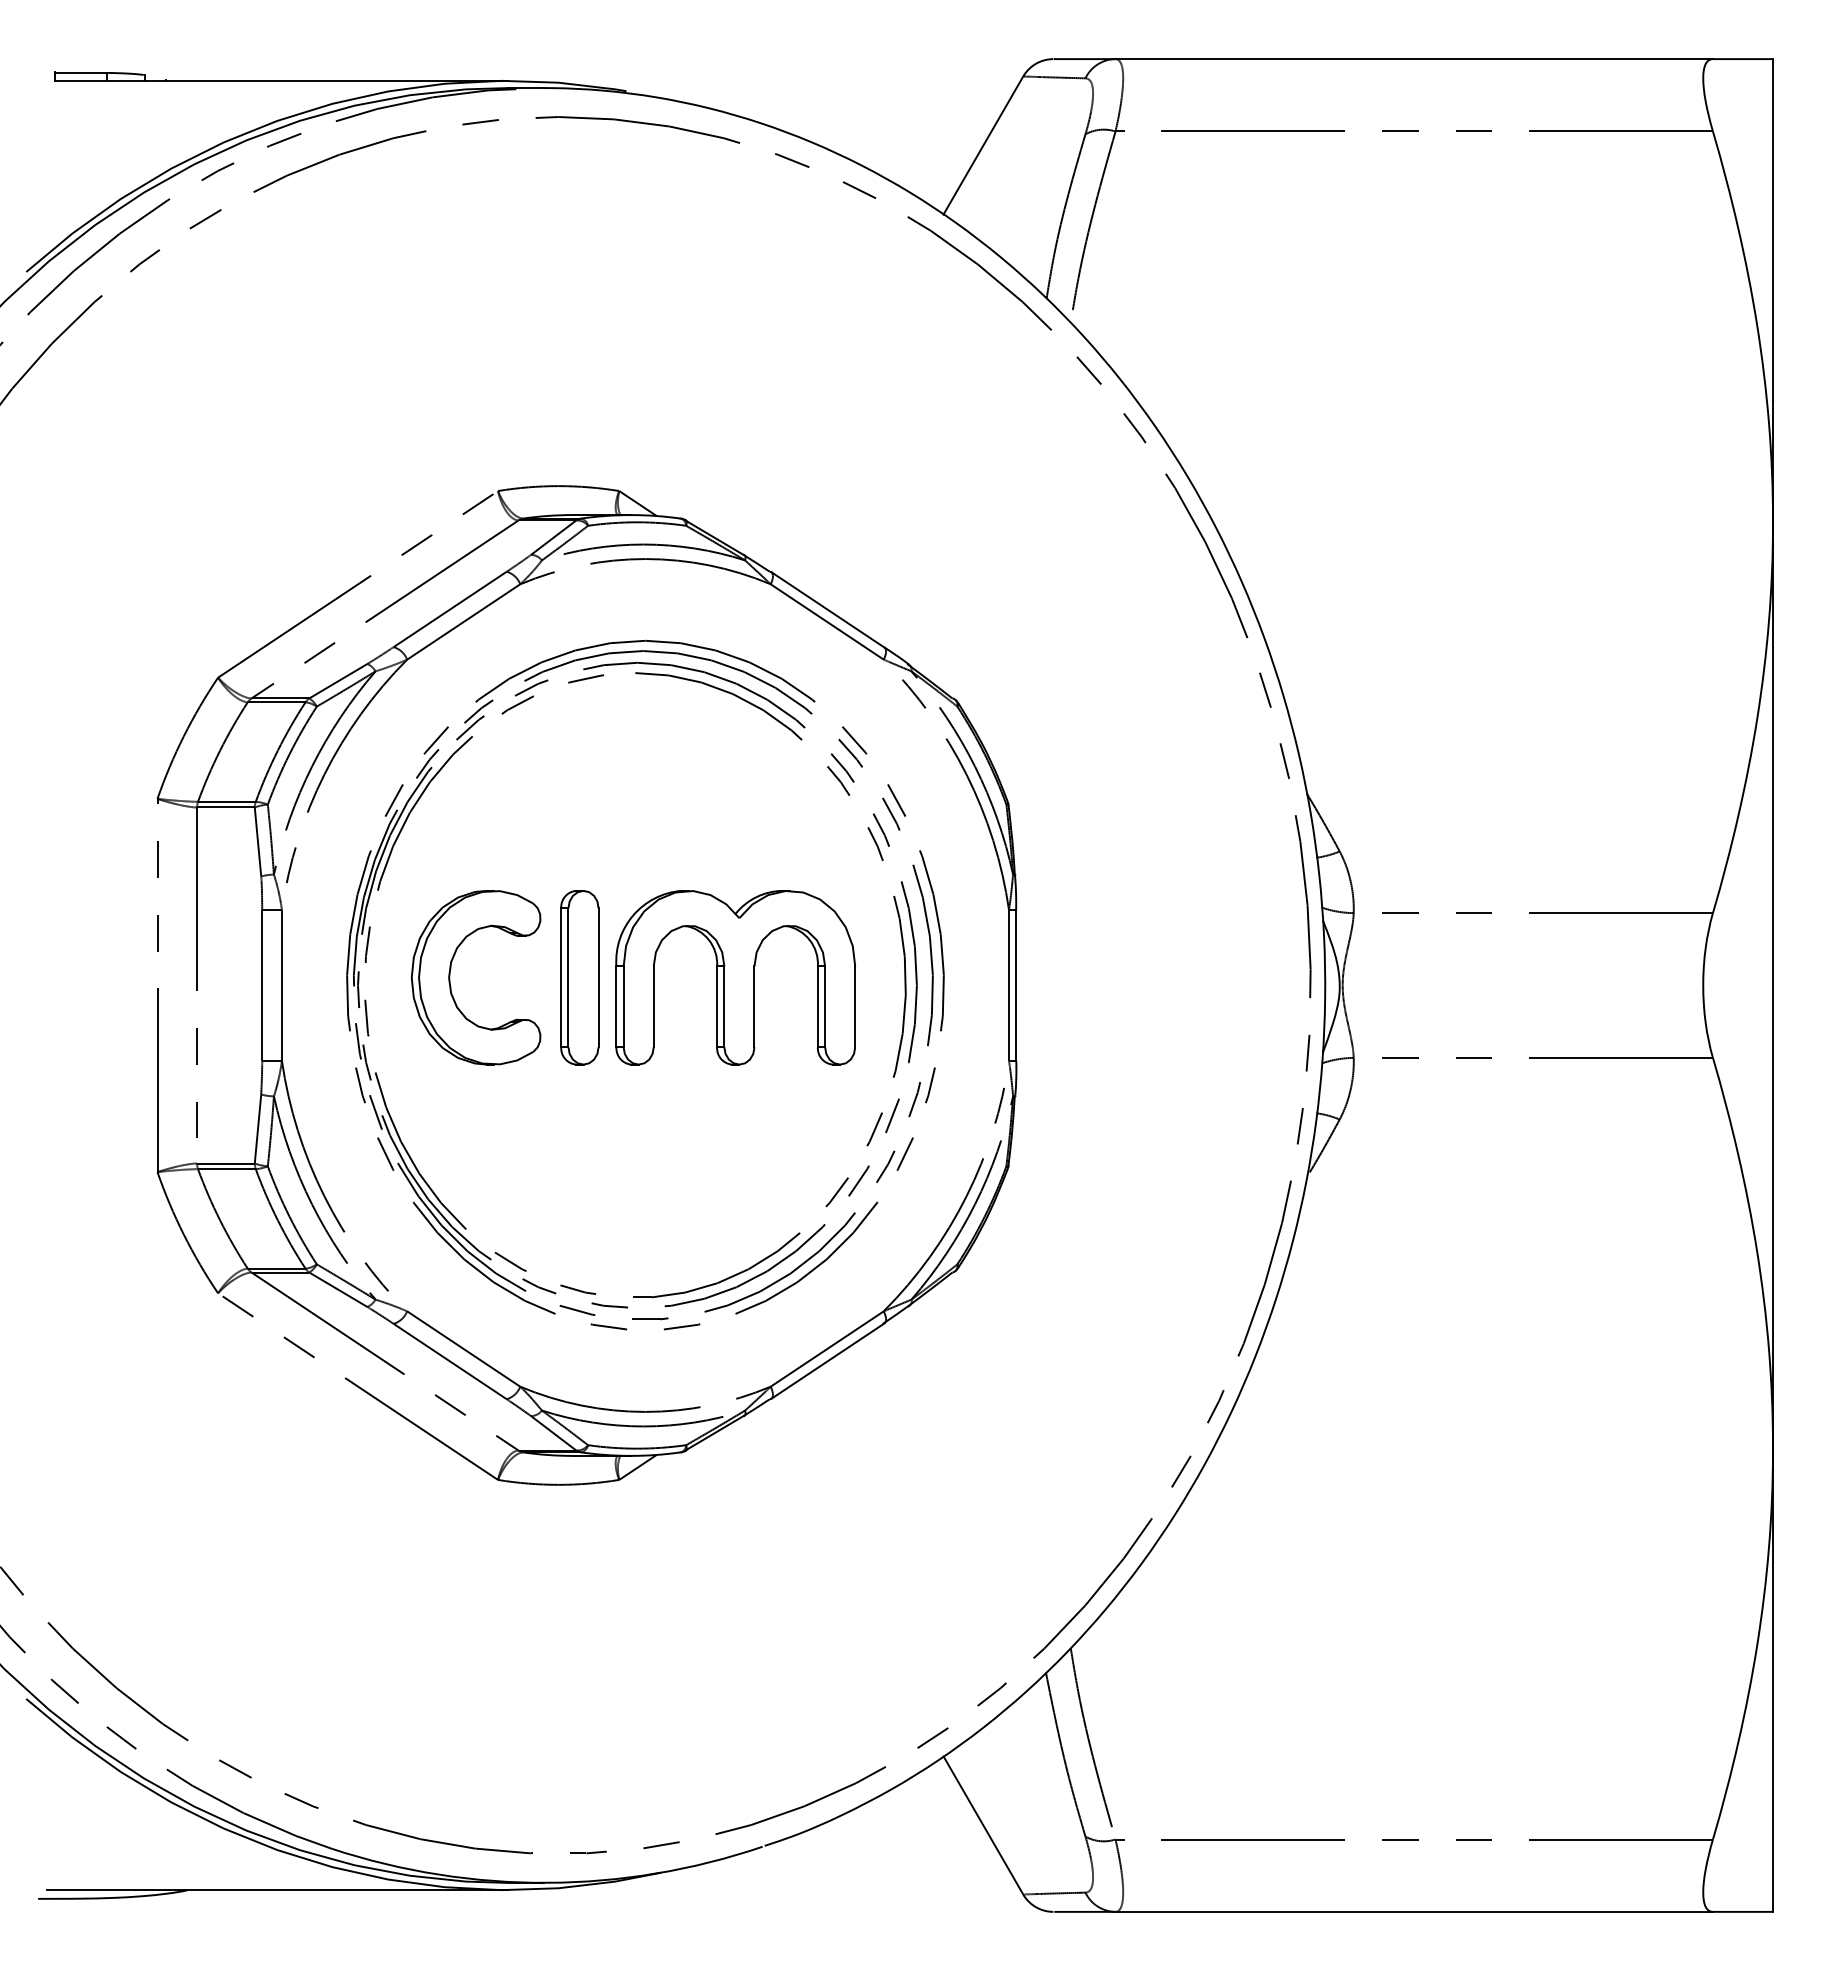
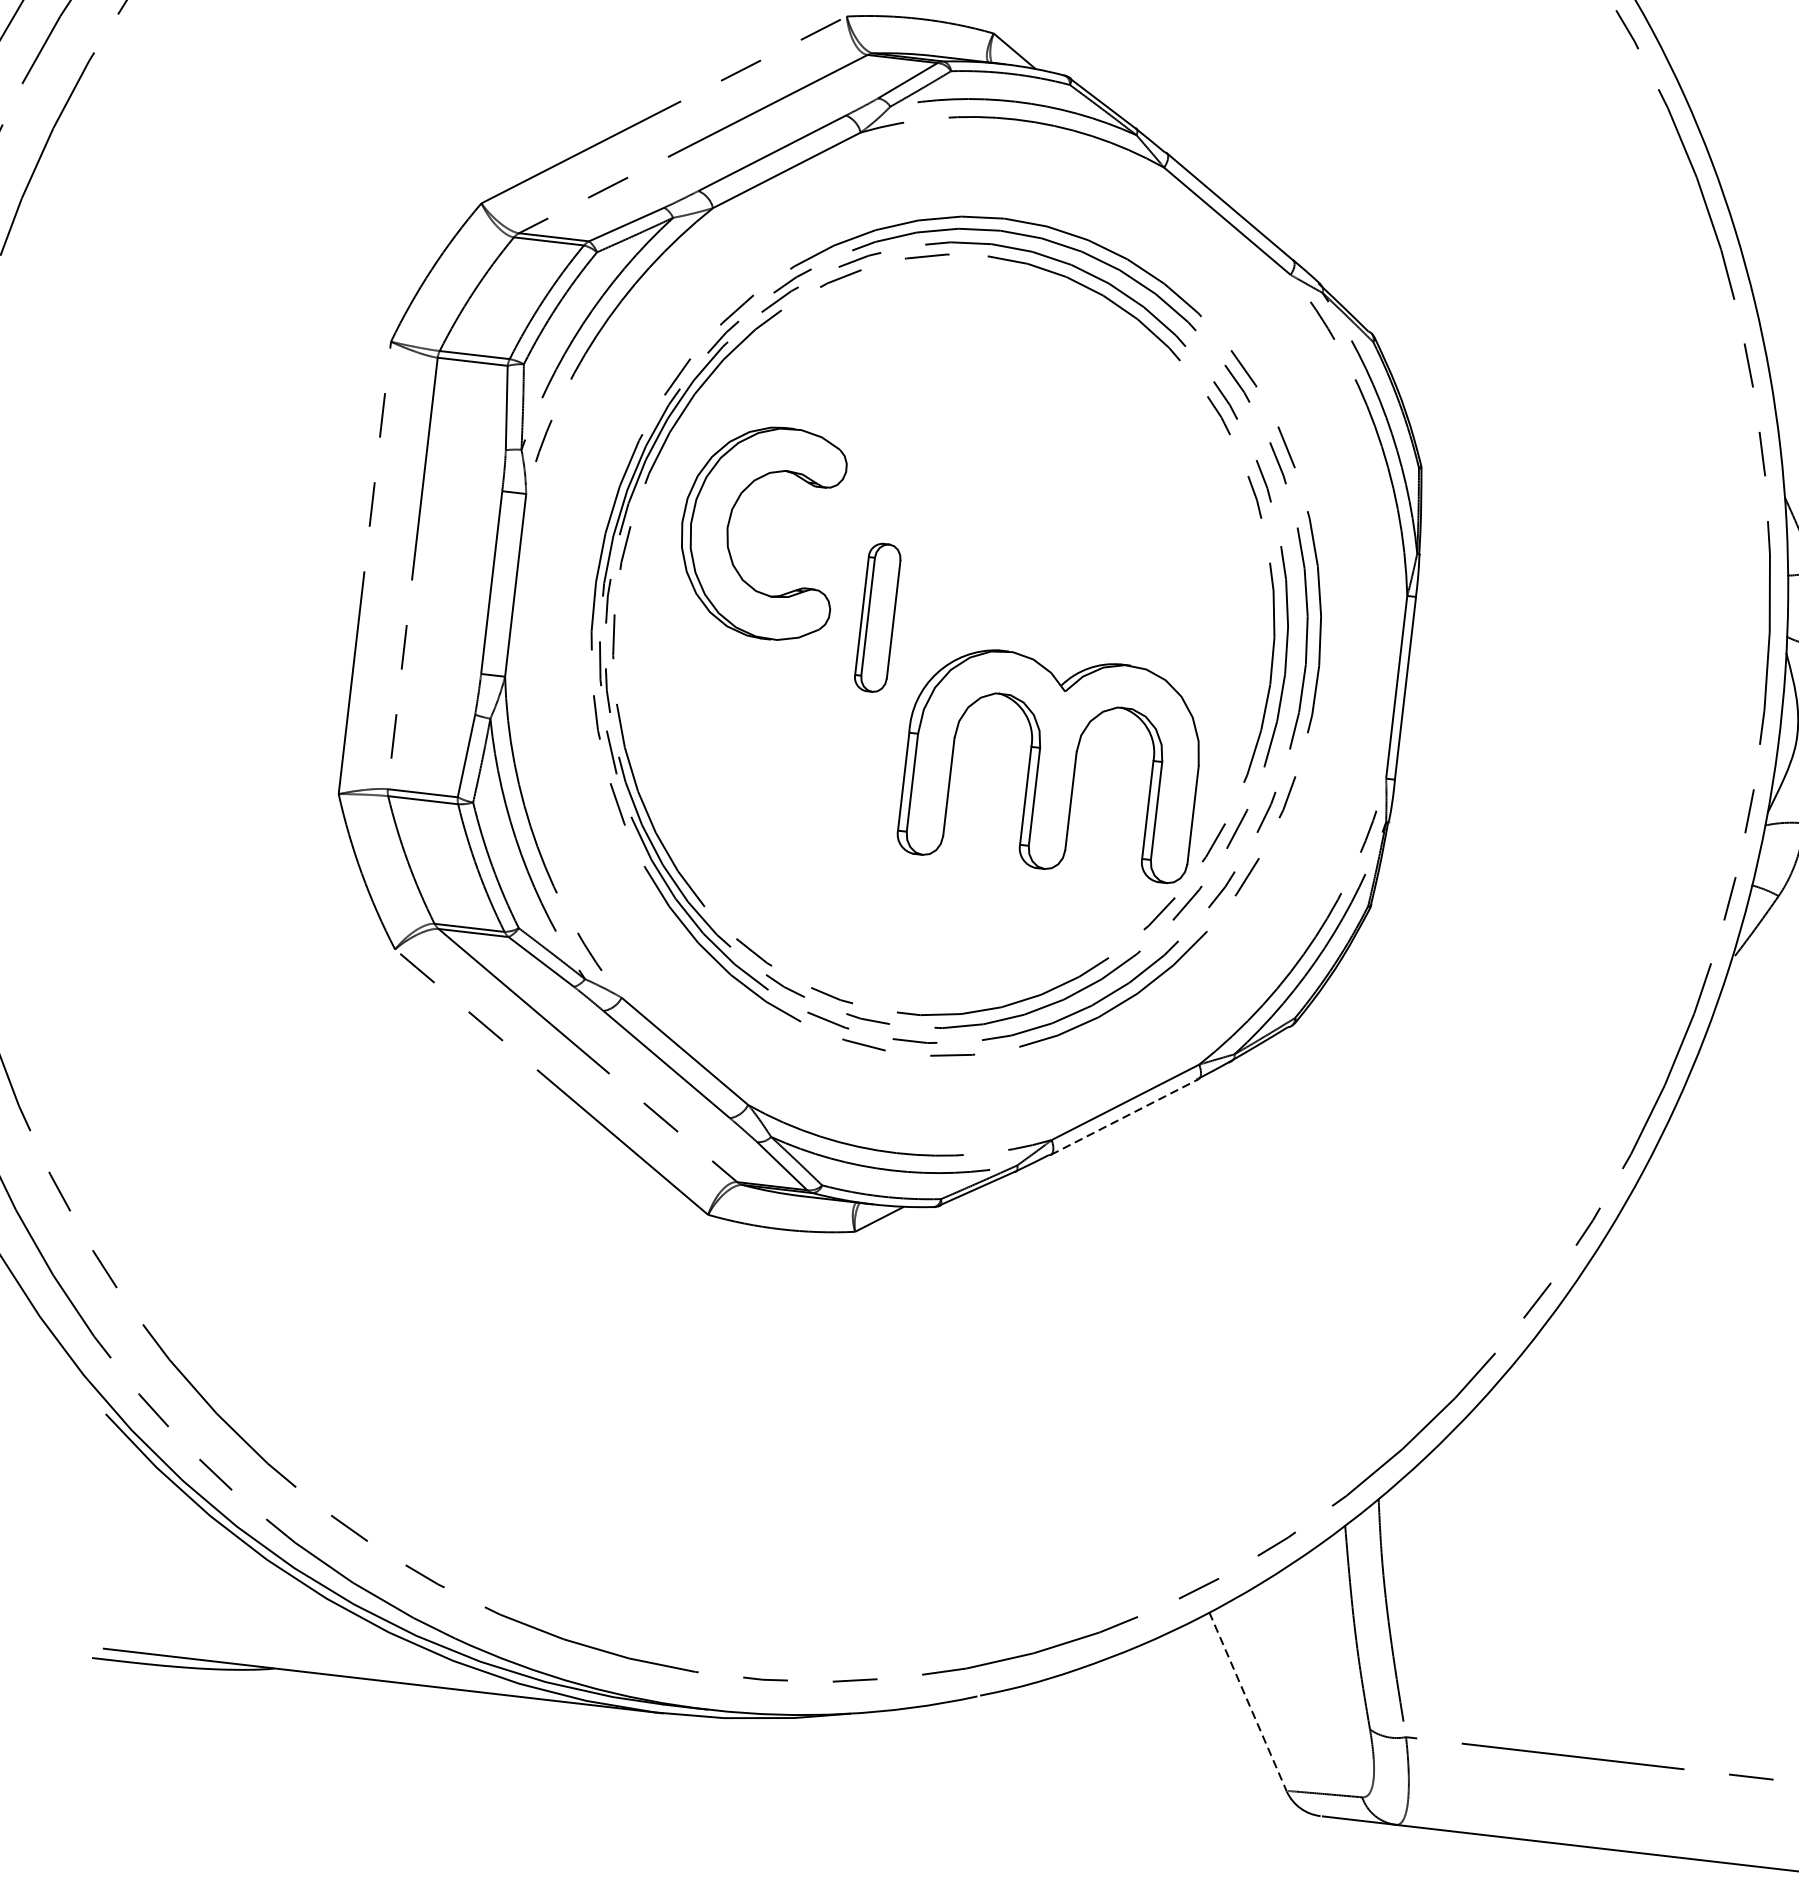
part: (450, 976) -> (729, 526), moved
part: (579, 977) -> (877, 617), size x0.7
part: (735, 977) -> (1052, 762), moved
line: (828, 1361) -> (1125, 1117), solid -> dashed
line: (983, 1826) -> (1247, 1702), solid -> dashed

